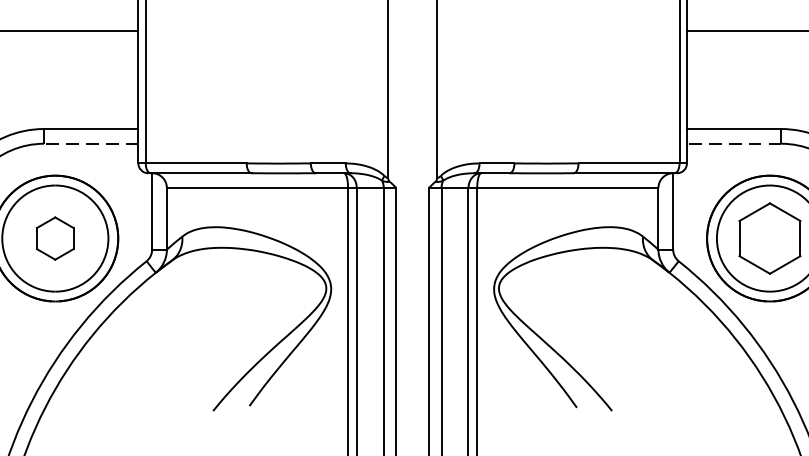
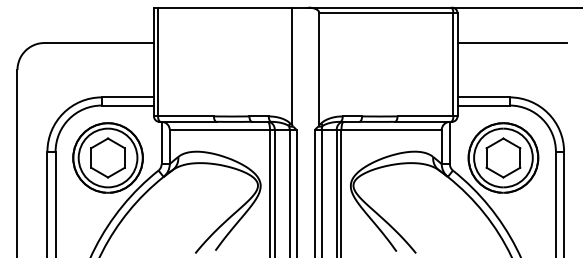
line: (90, 143) -> (127, 105), dashed -> solid
line: (733, 143) -> (483, 105), dashed -> solid
part: (54, 237) -> (107, 157), size x1.67

